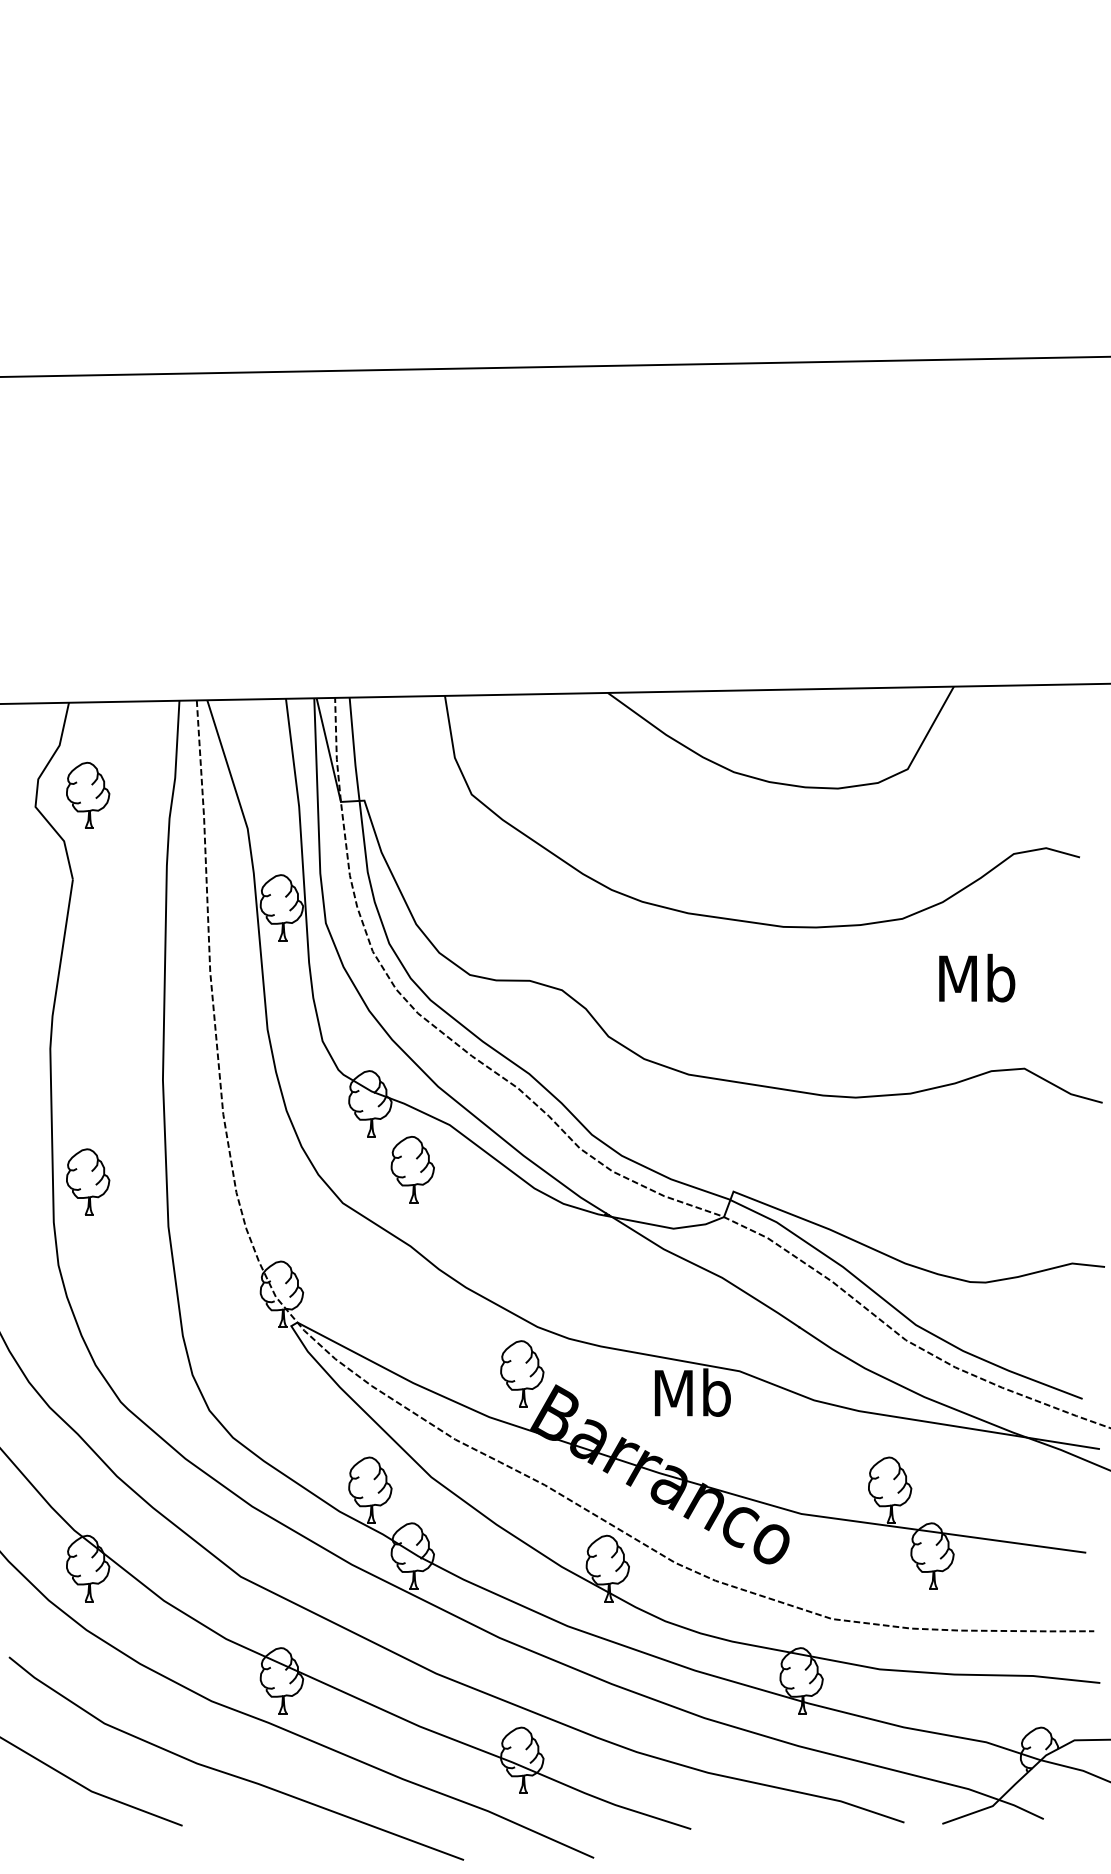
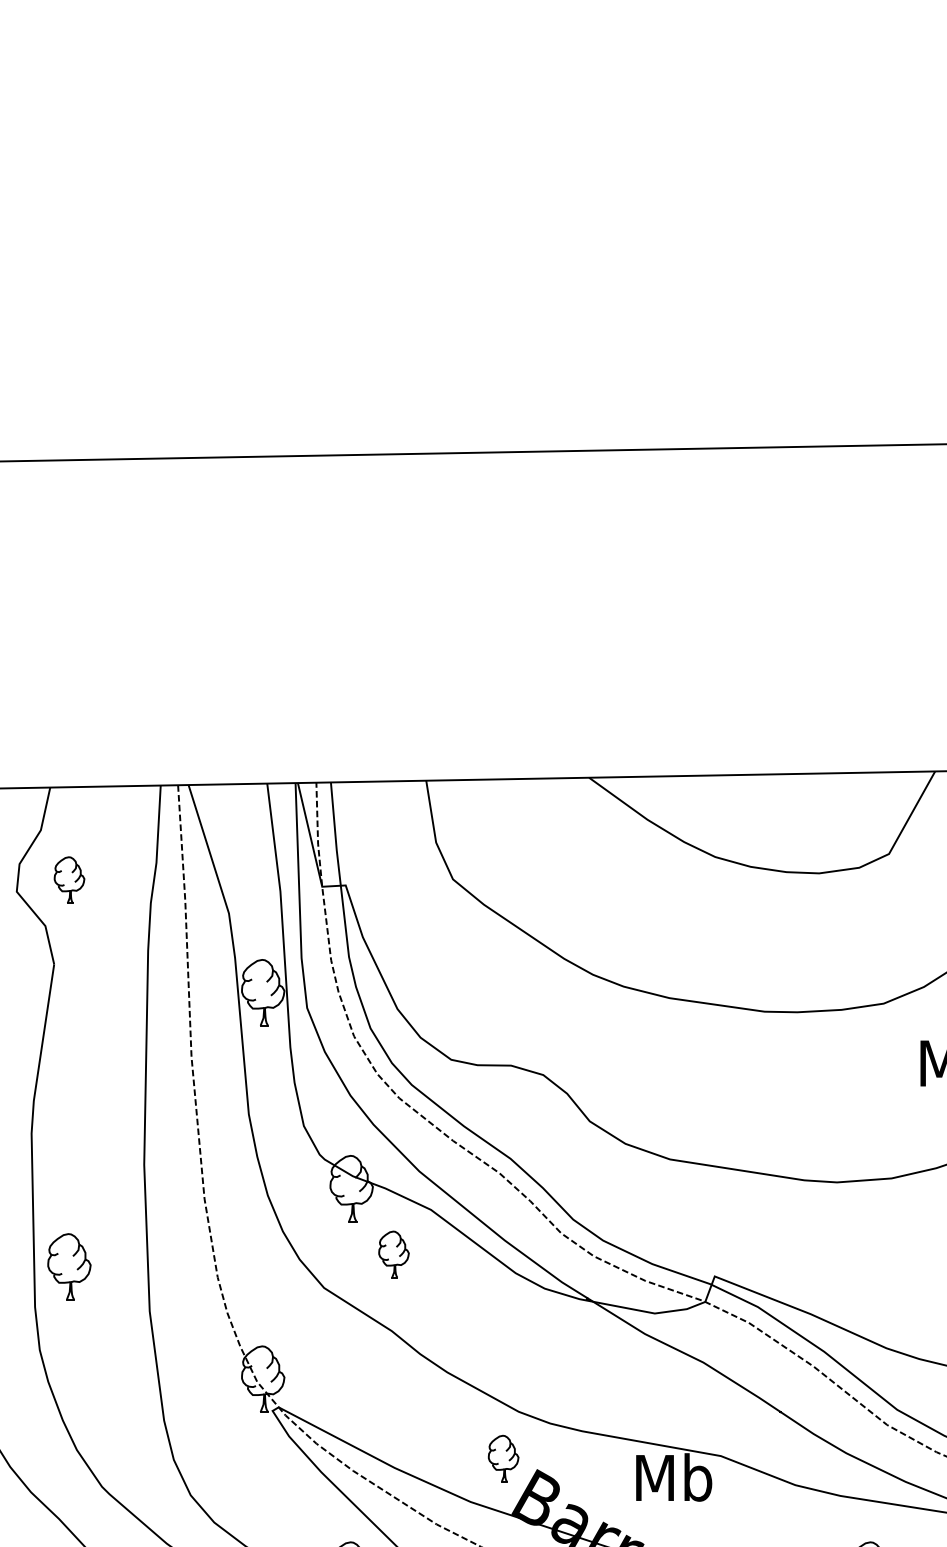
part: (88, 794) -> (69, 879), size x0.7
part: (412, 1169) -> (393, 1254), size x0.7
part: (522, 1373) -> (503, 1458), size x0.7

